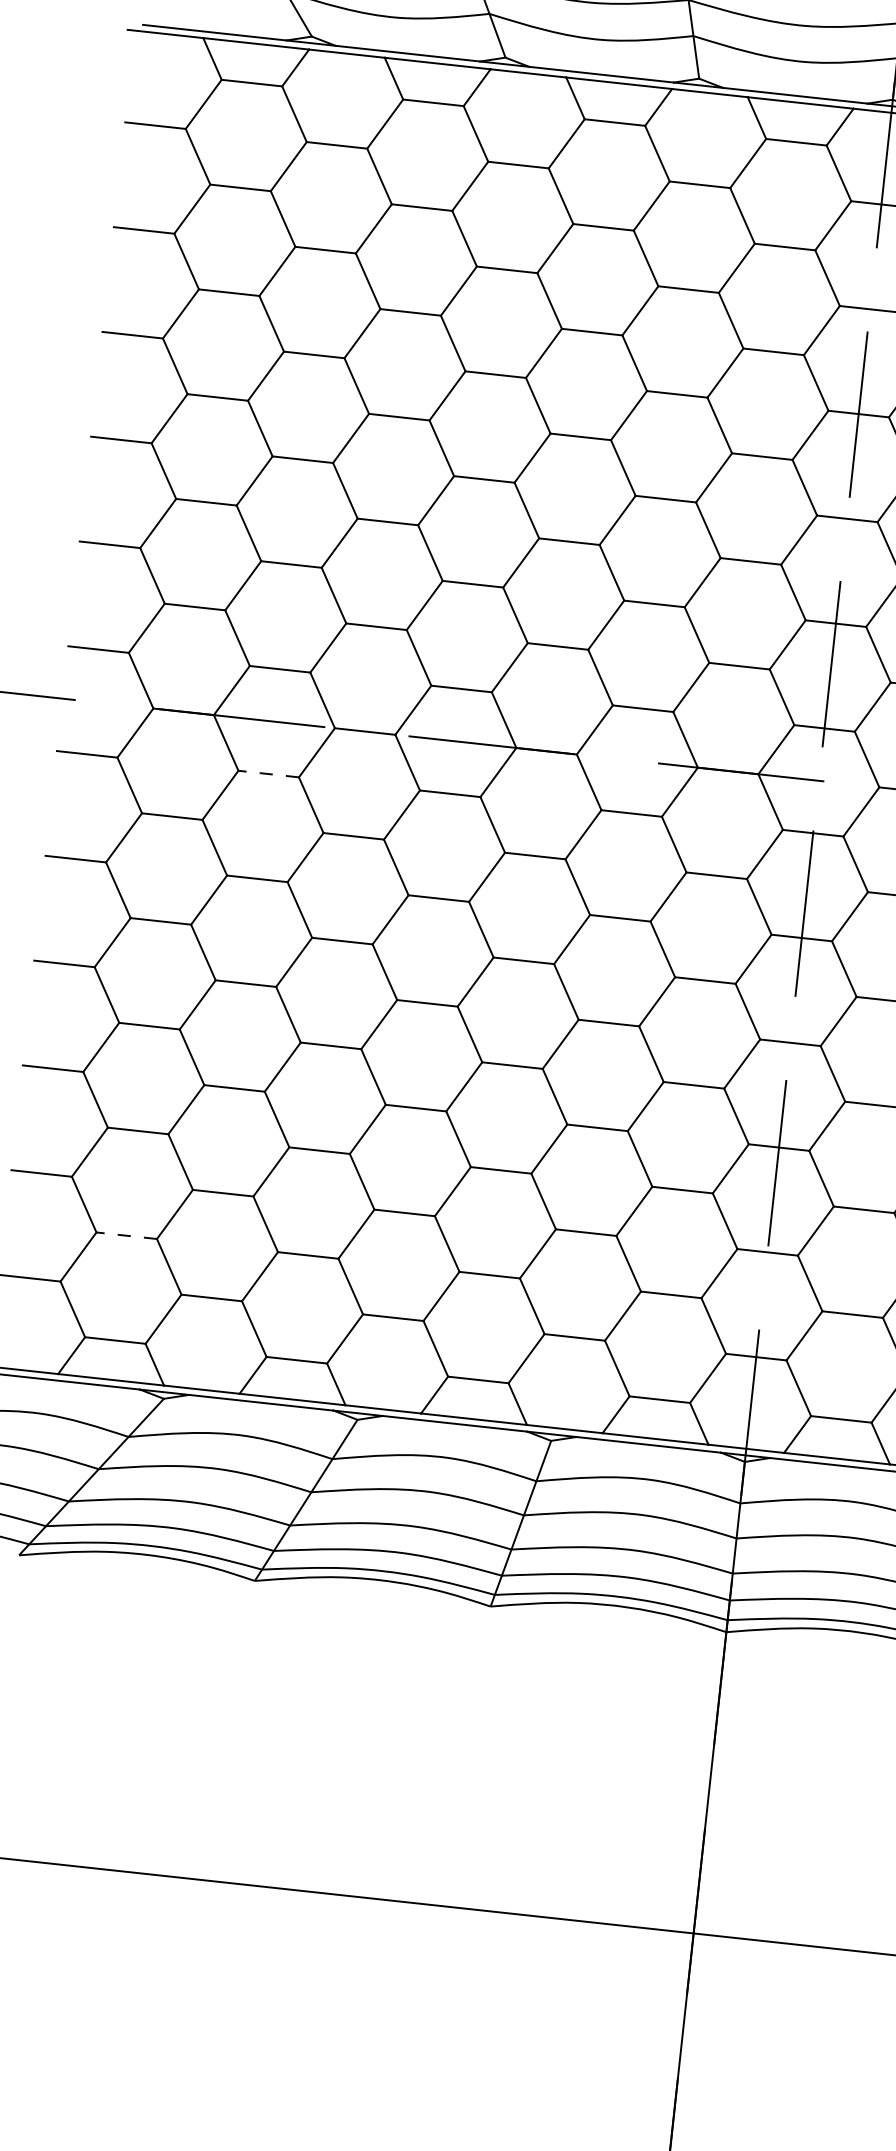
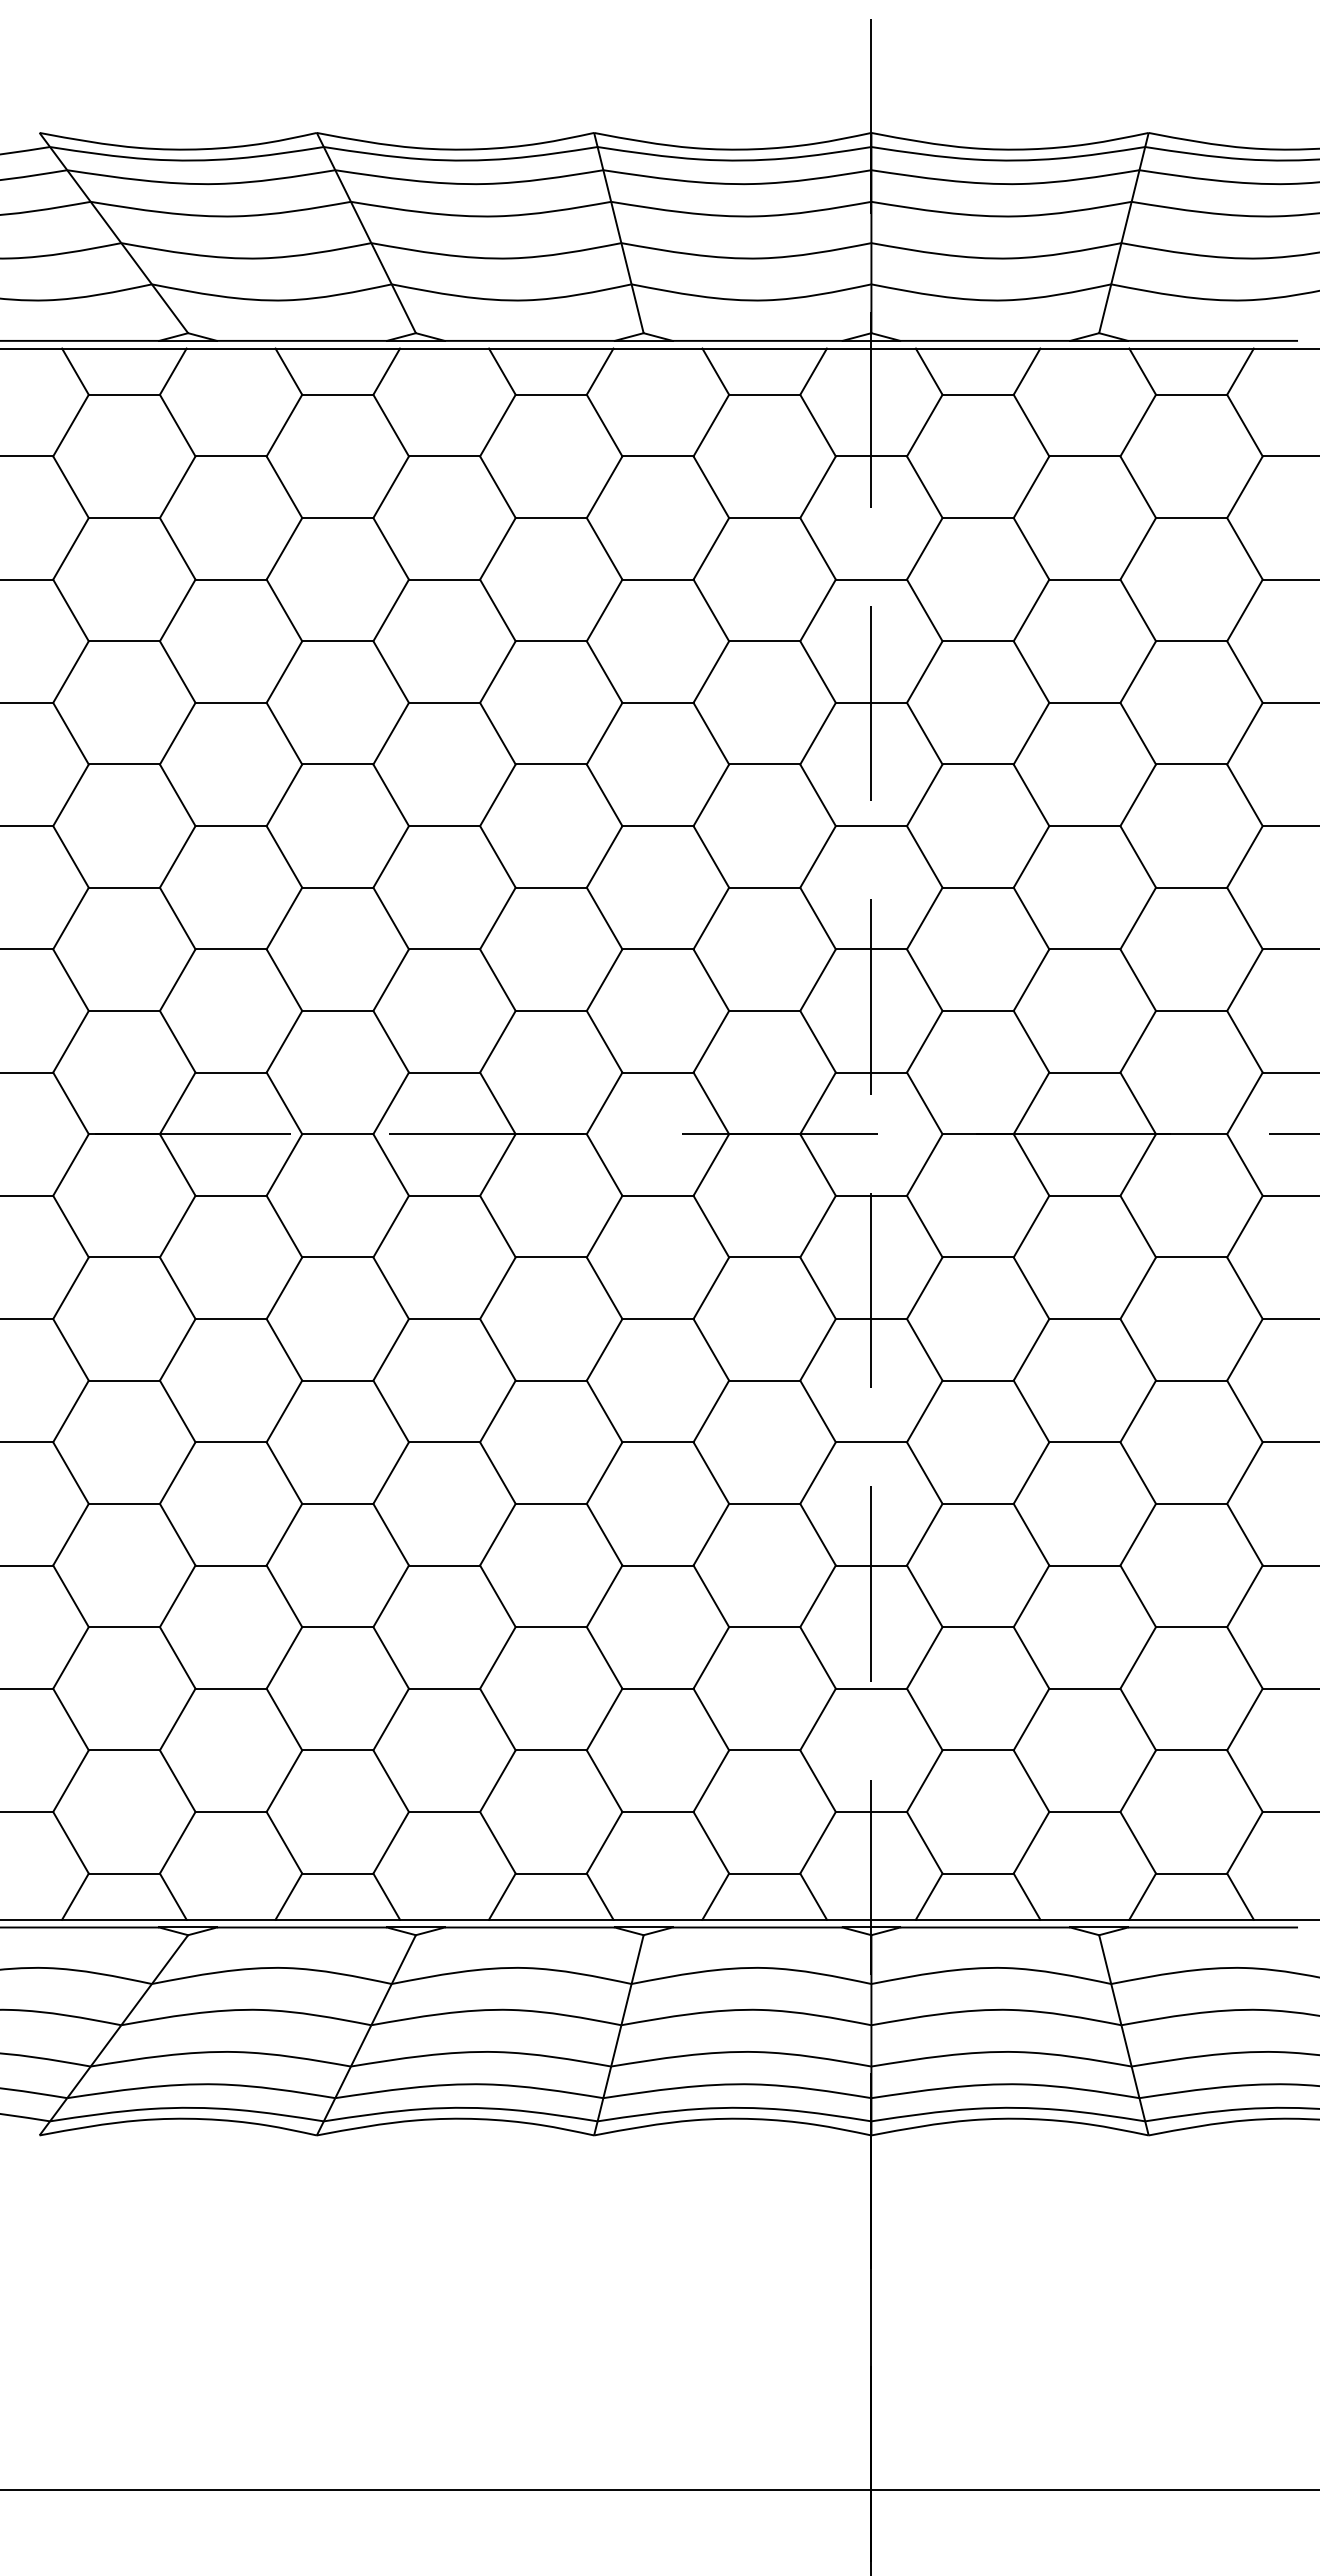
line: (269, 773) -> (231, 1195), dashed -> solid
line: (126, 1235) -> (124, 1750), dashed -> solid

